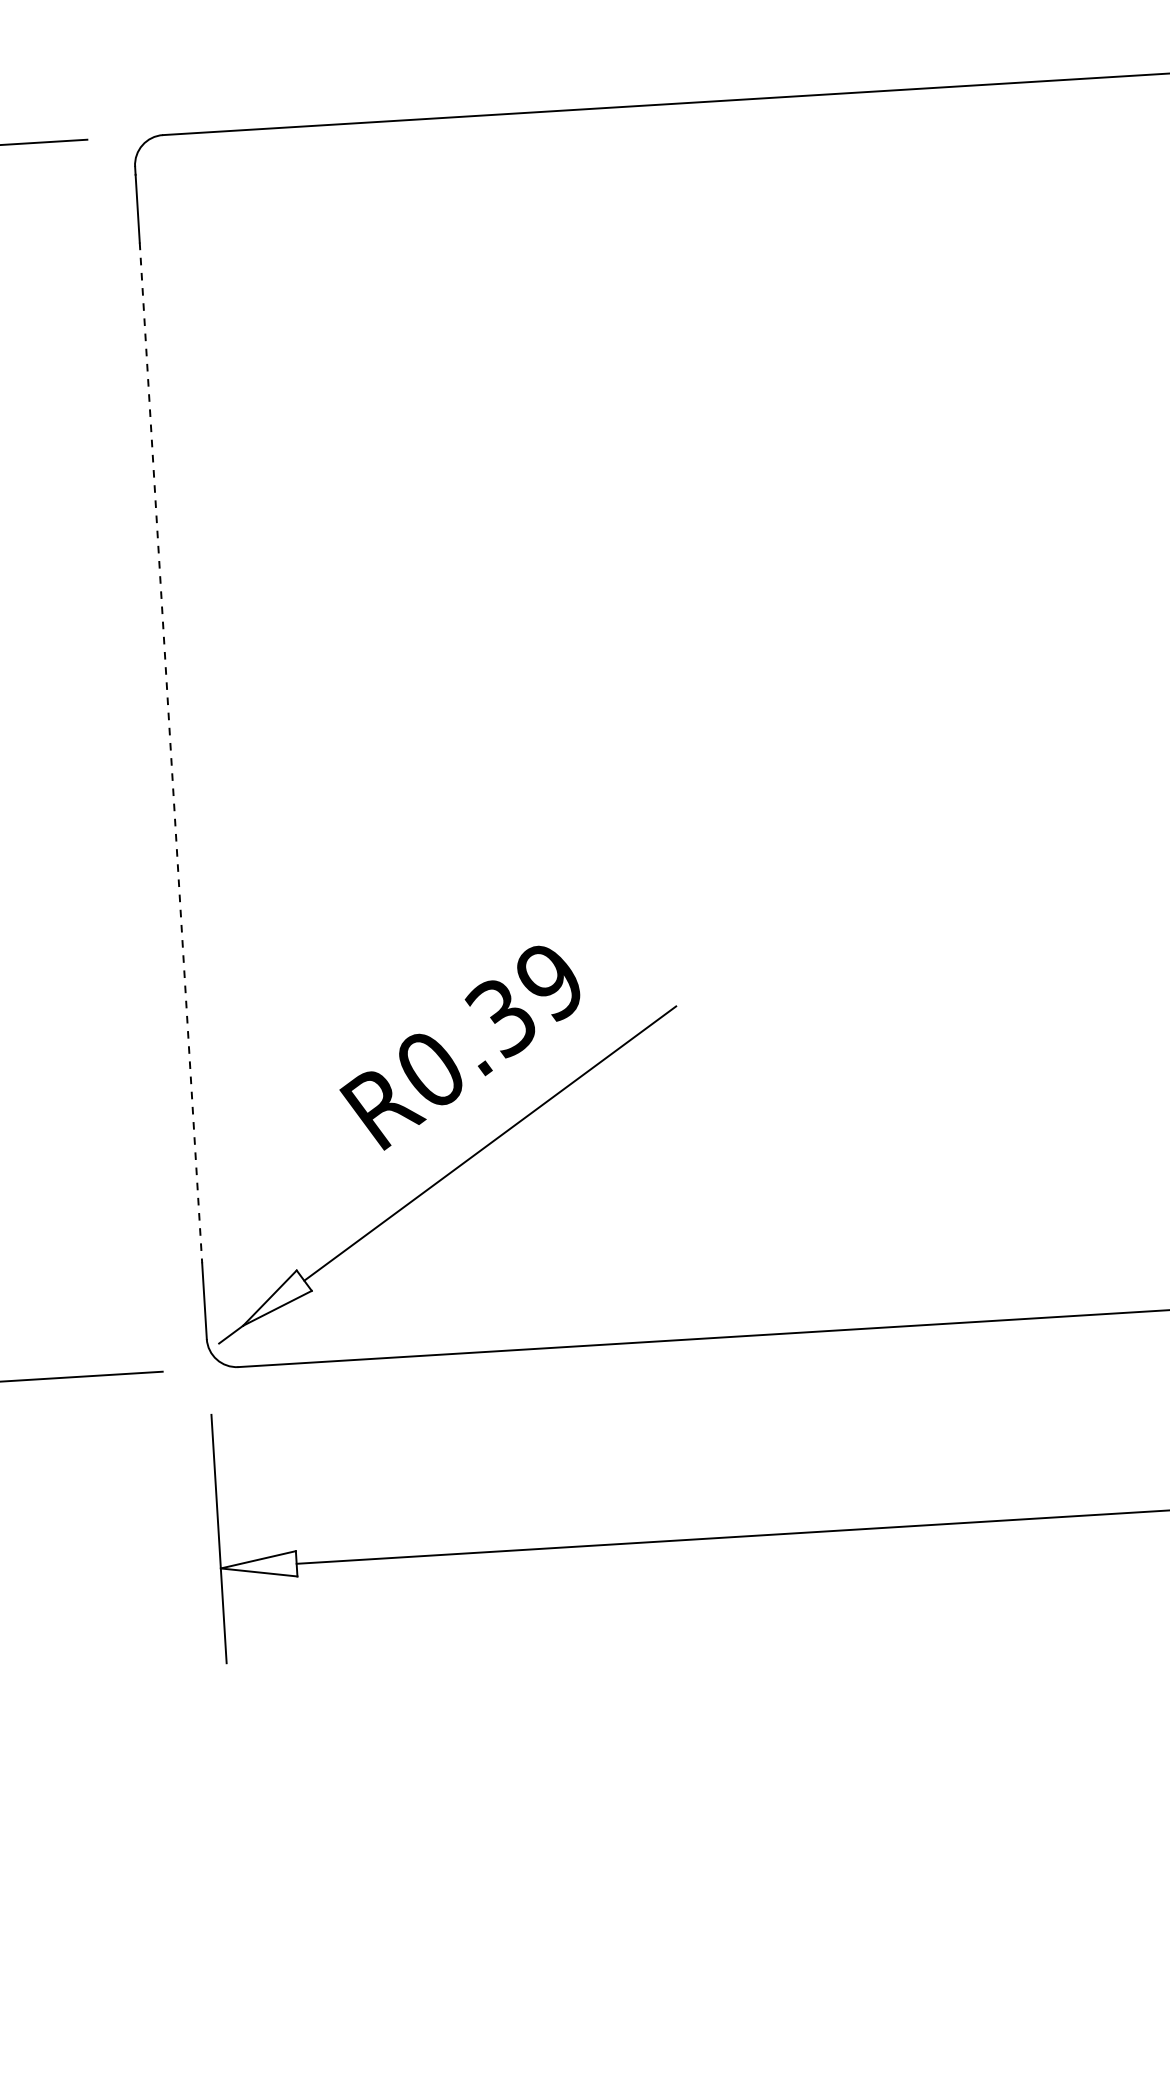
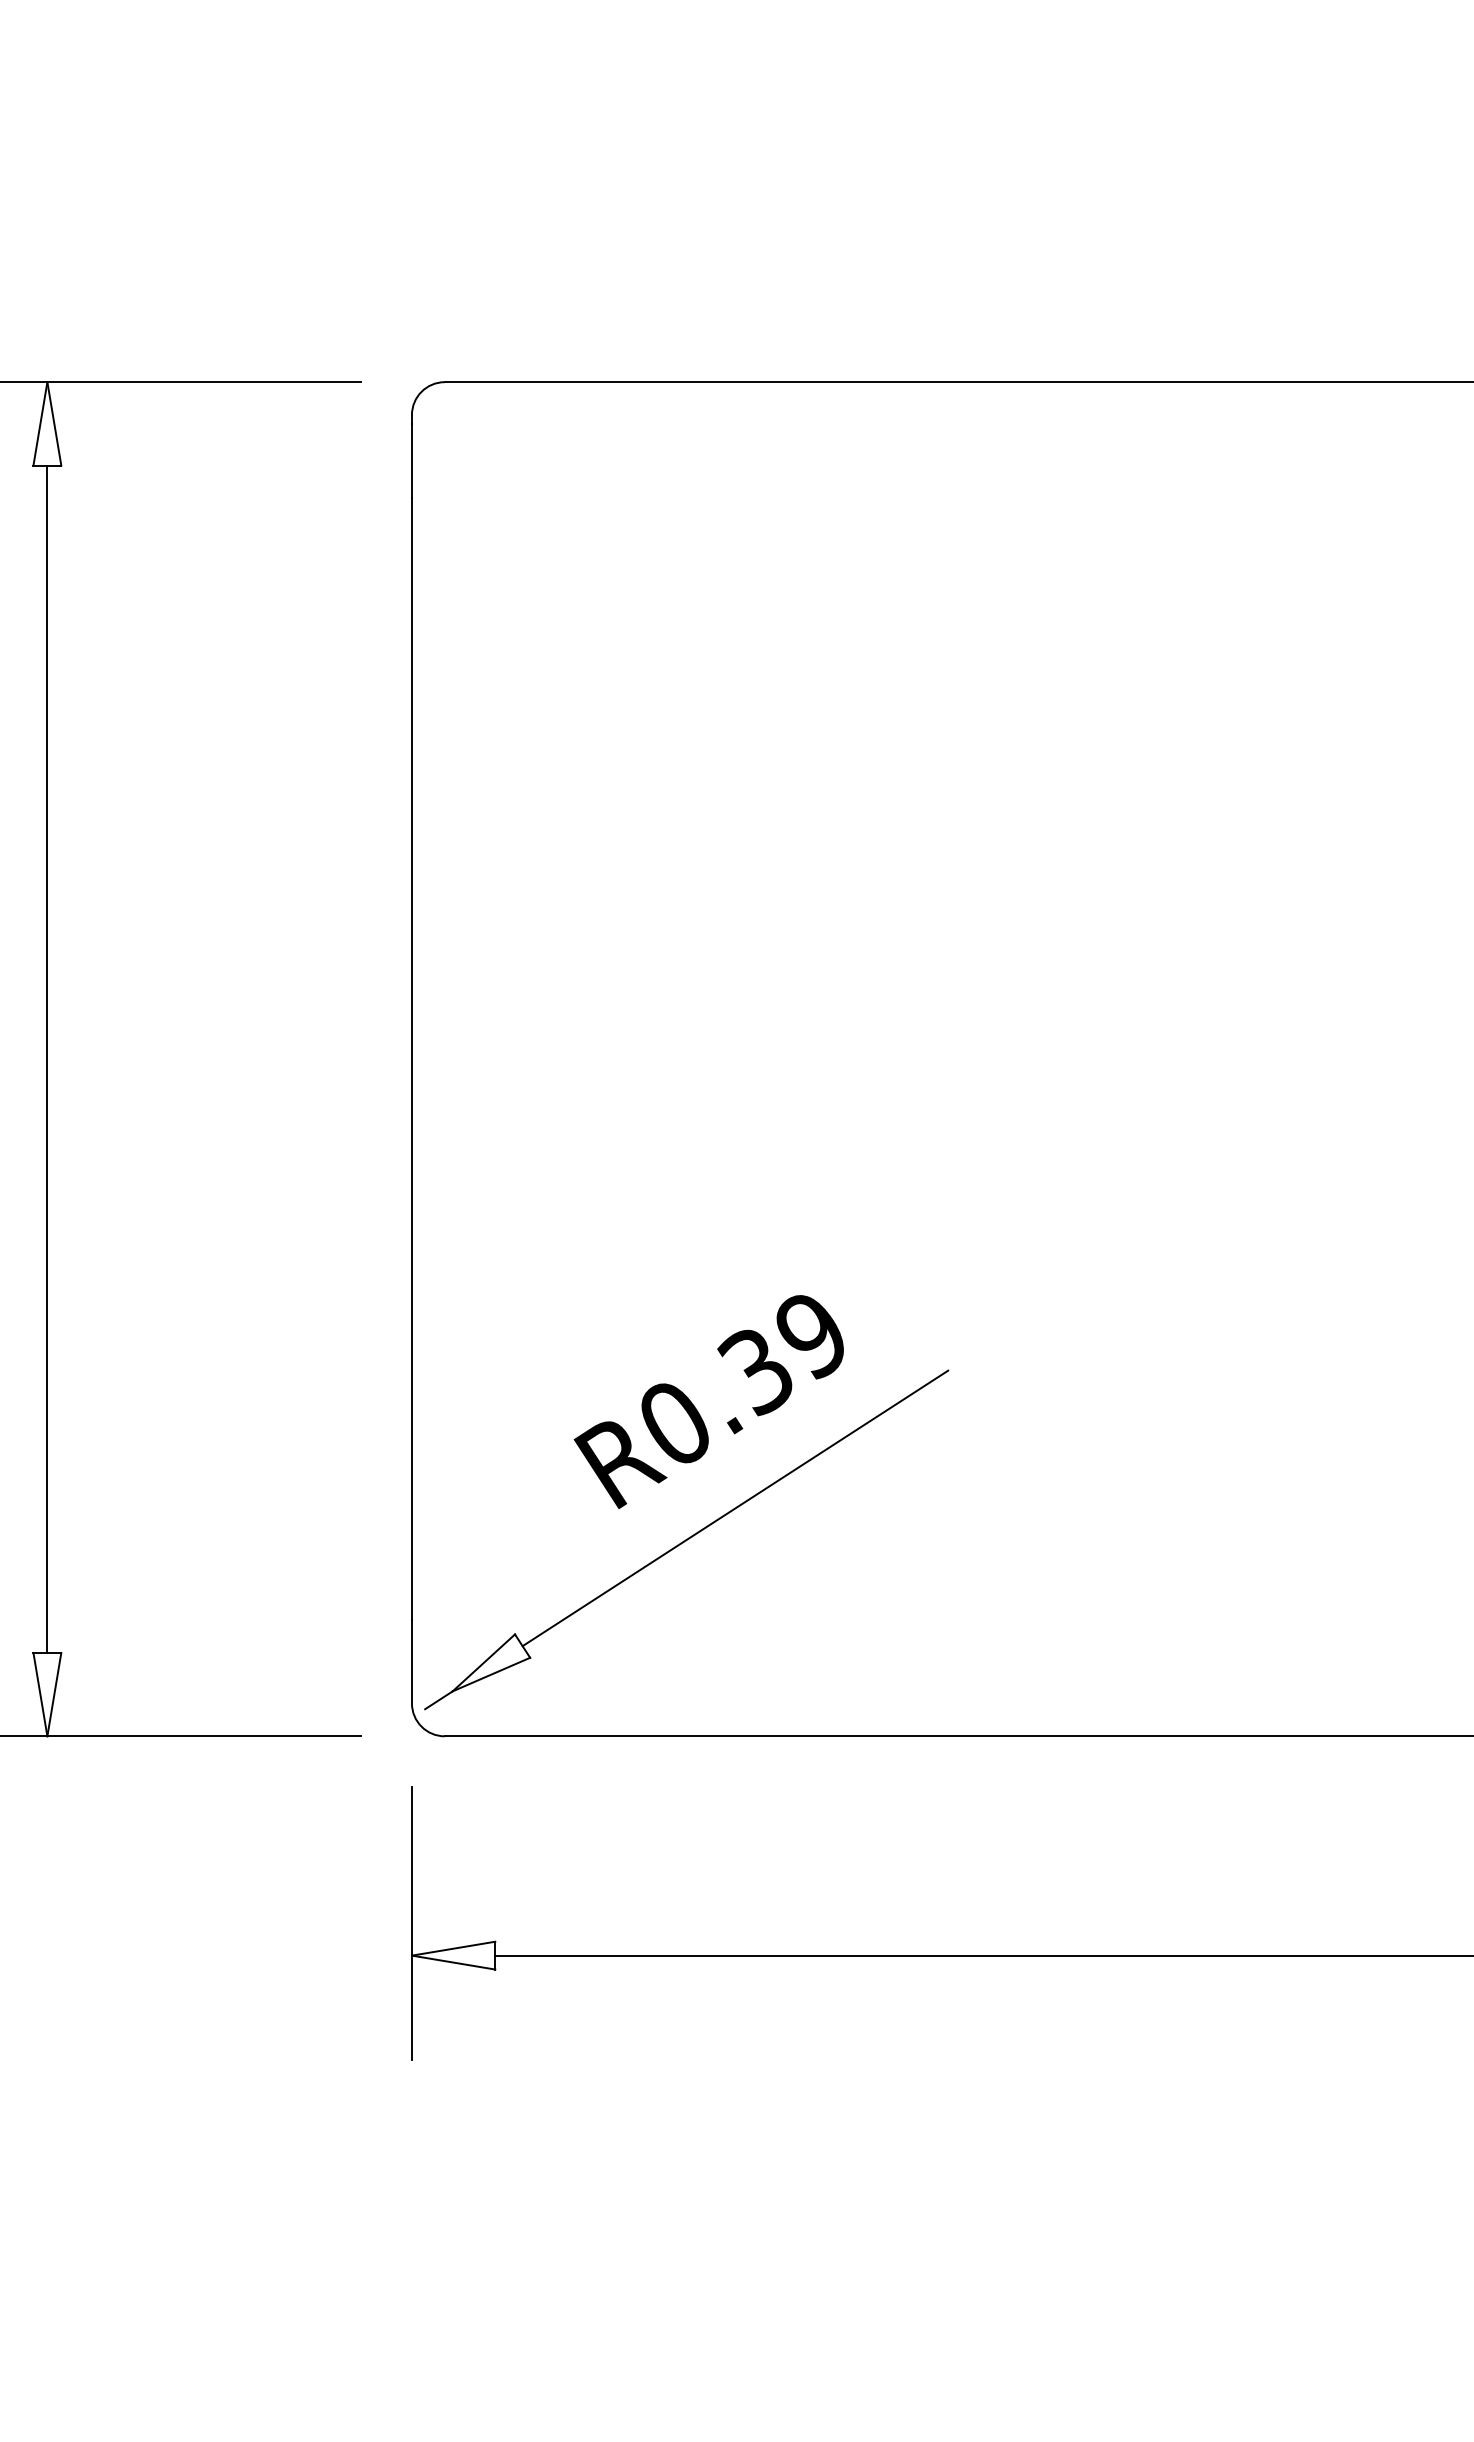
line: (170, 753) -> (411, 1059), dashed -> solid

